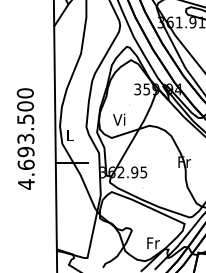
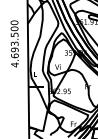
text: (25, 138) -> (14, 43), moved

